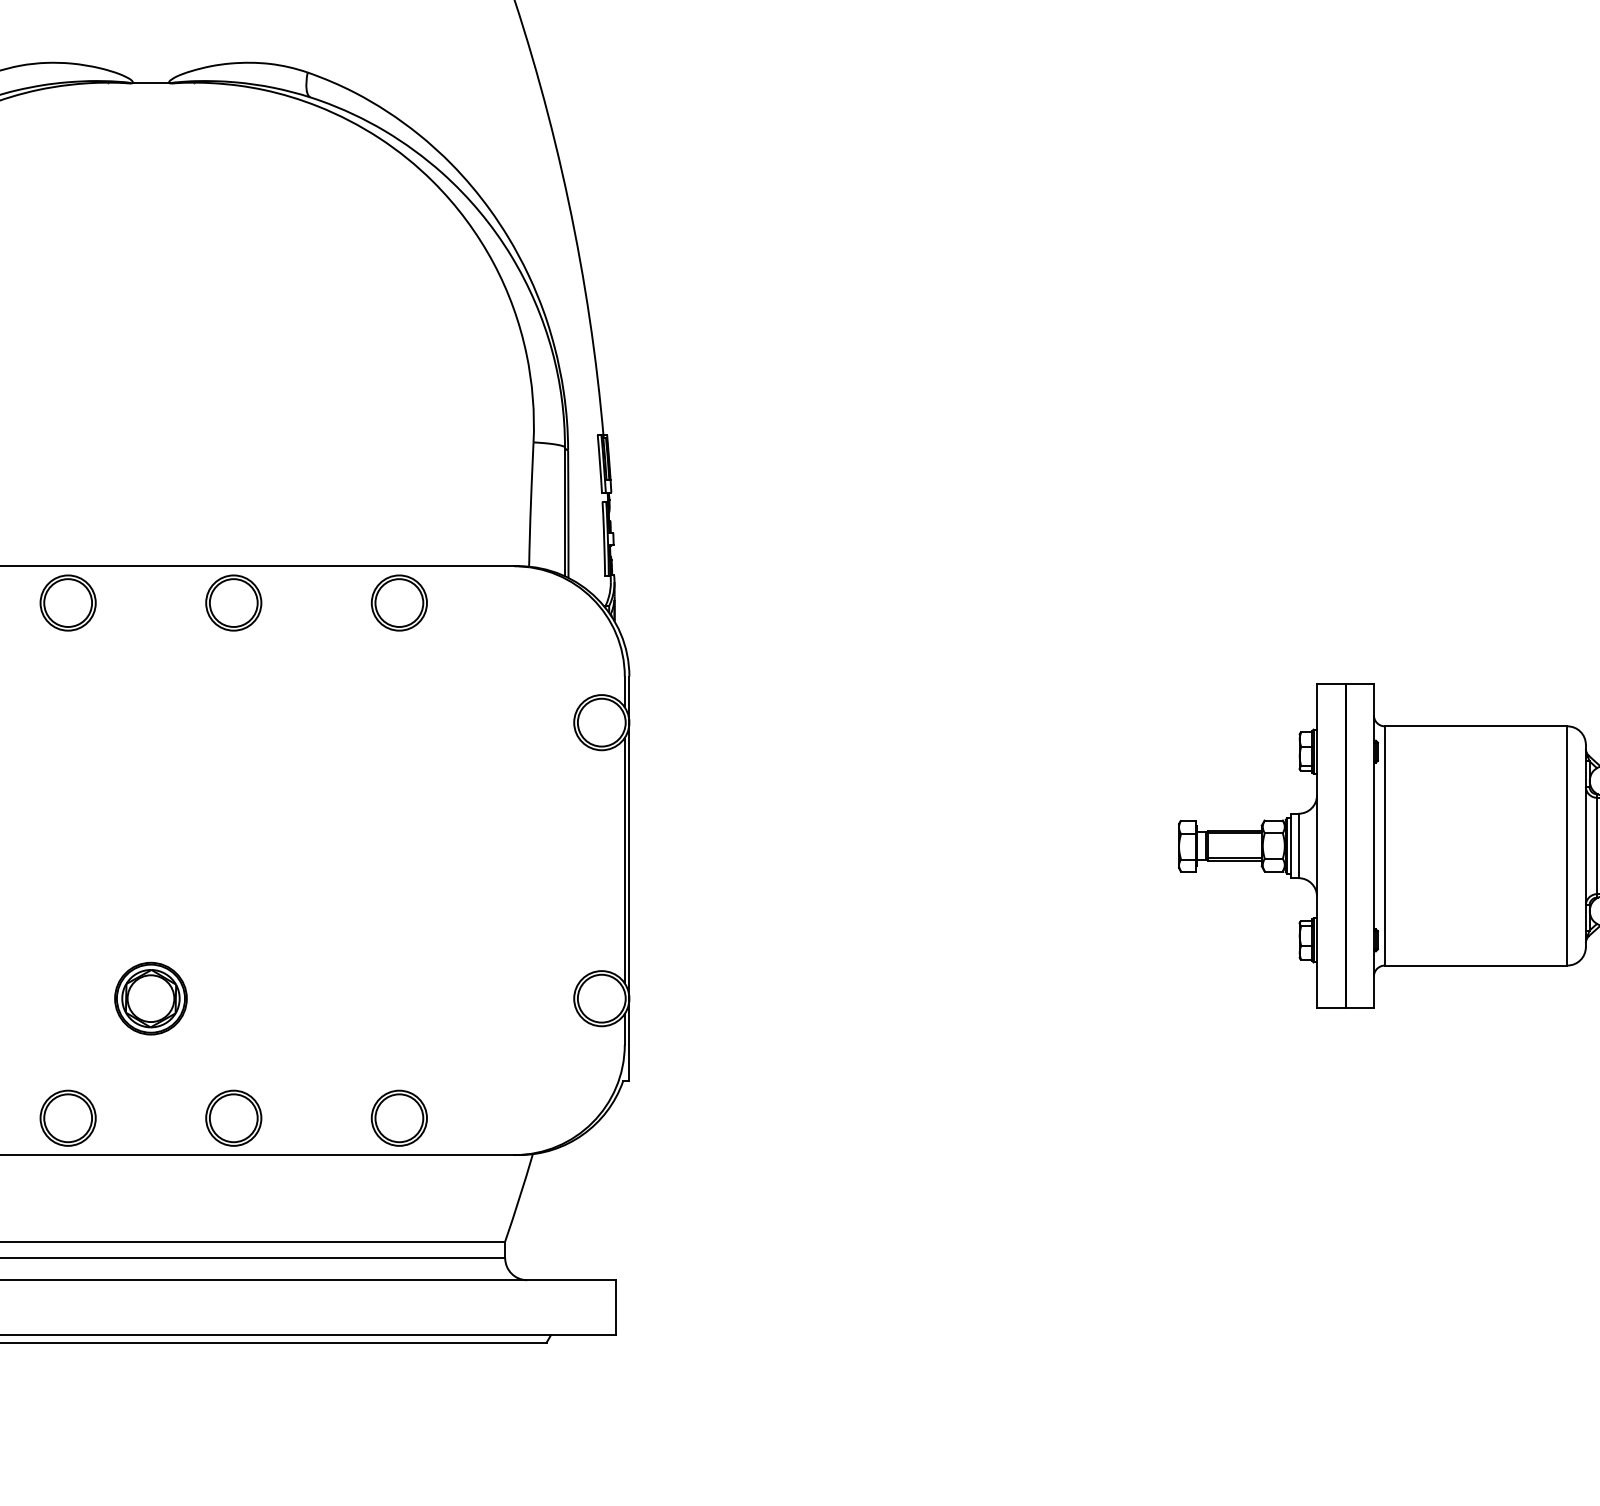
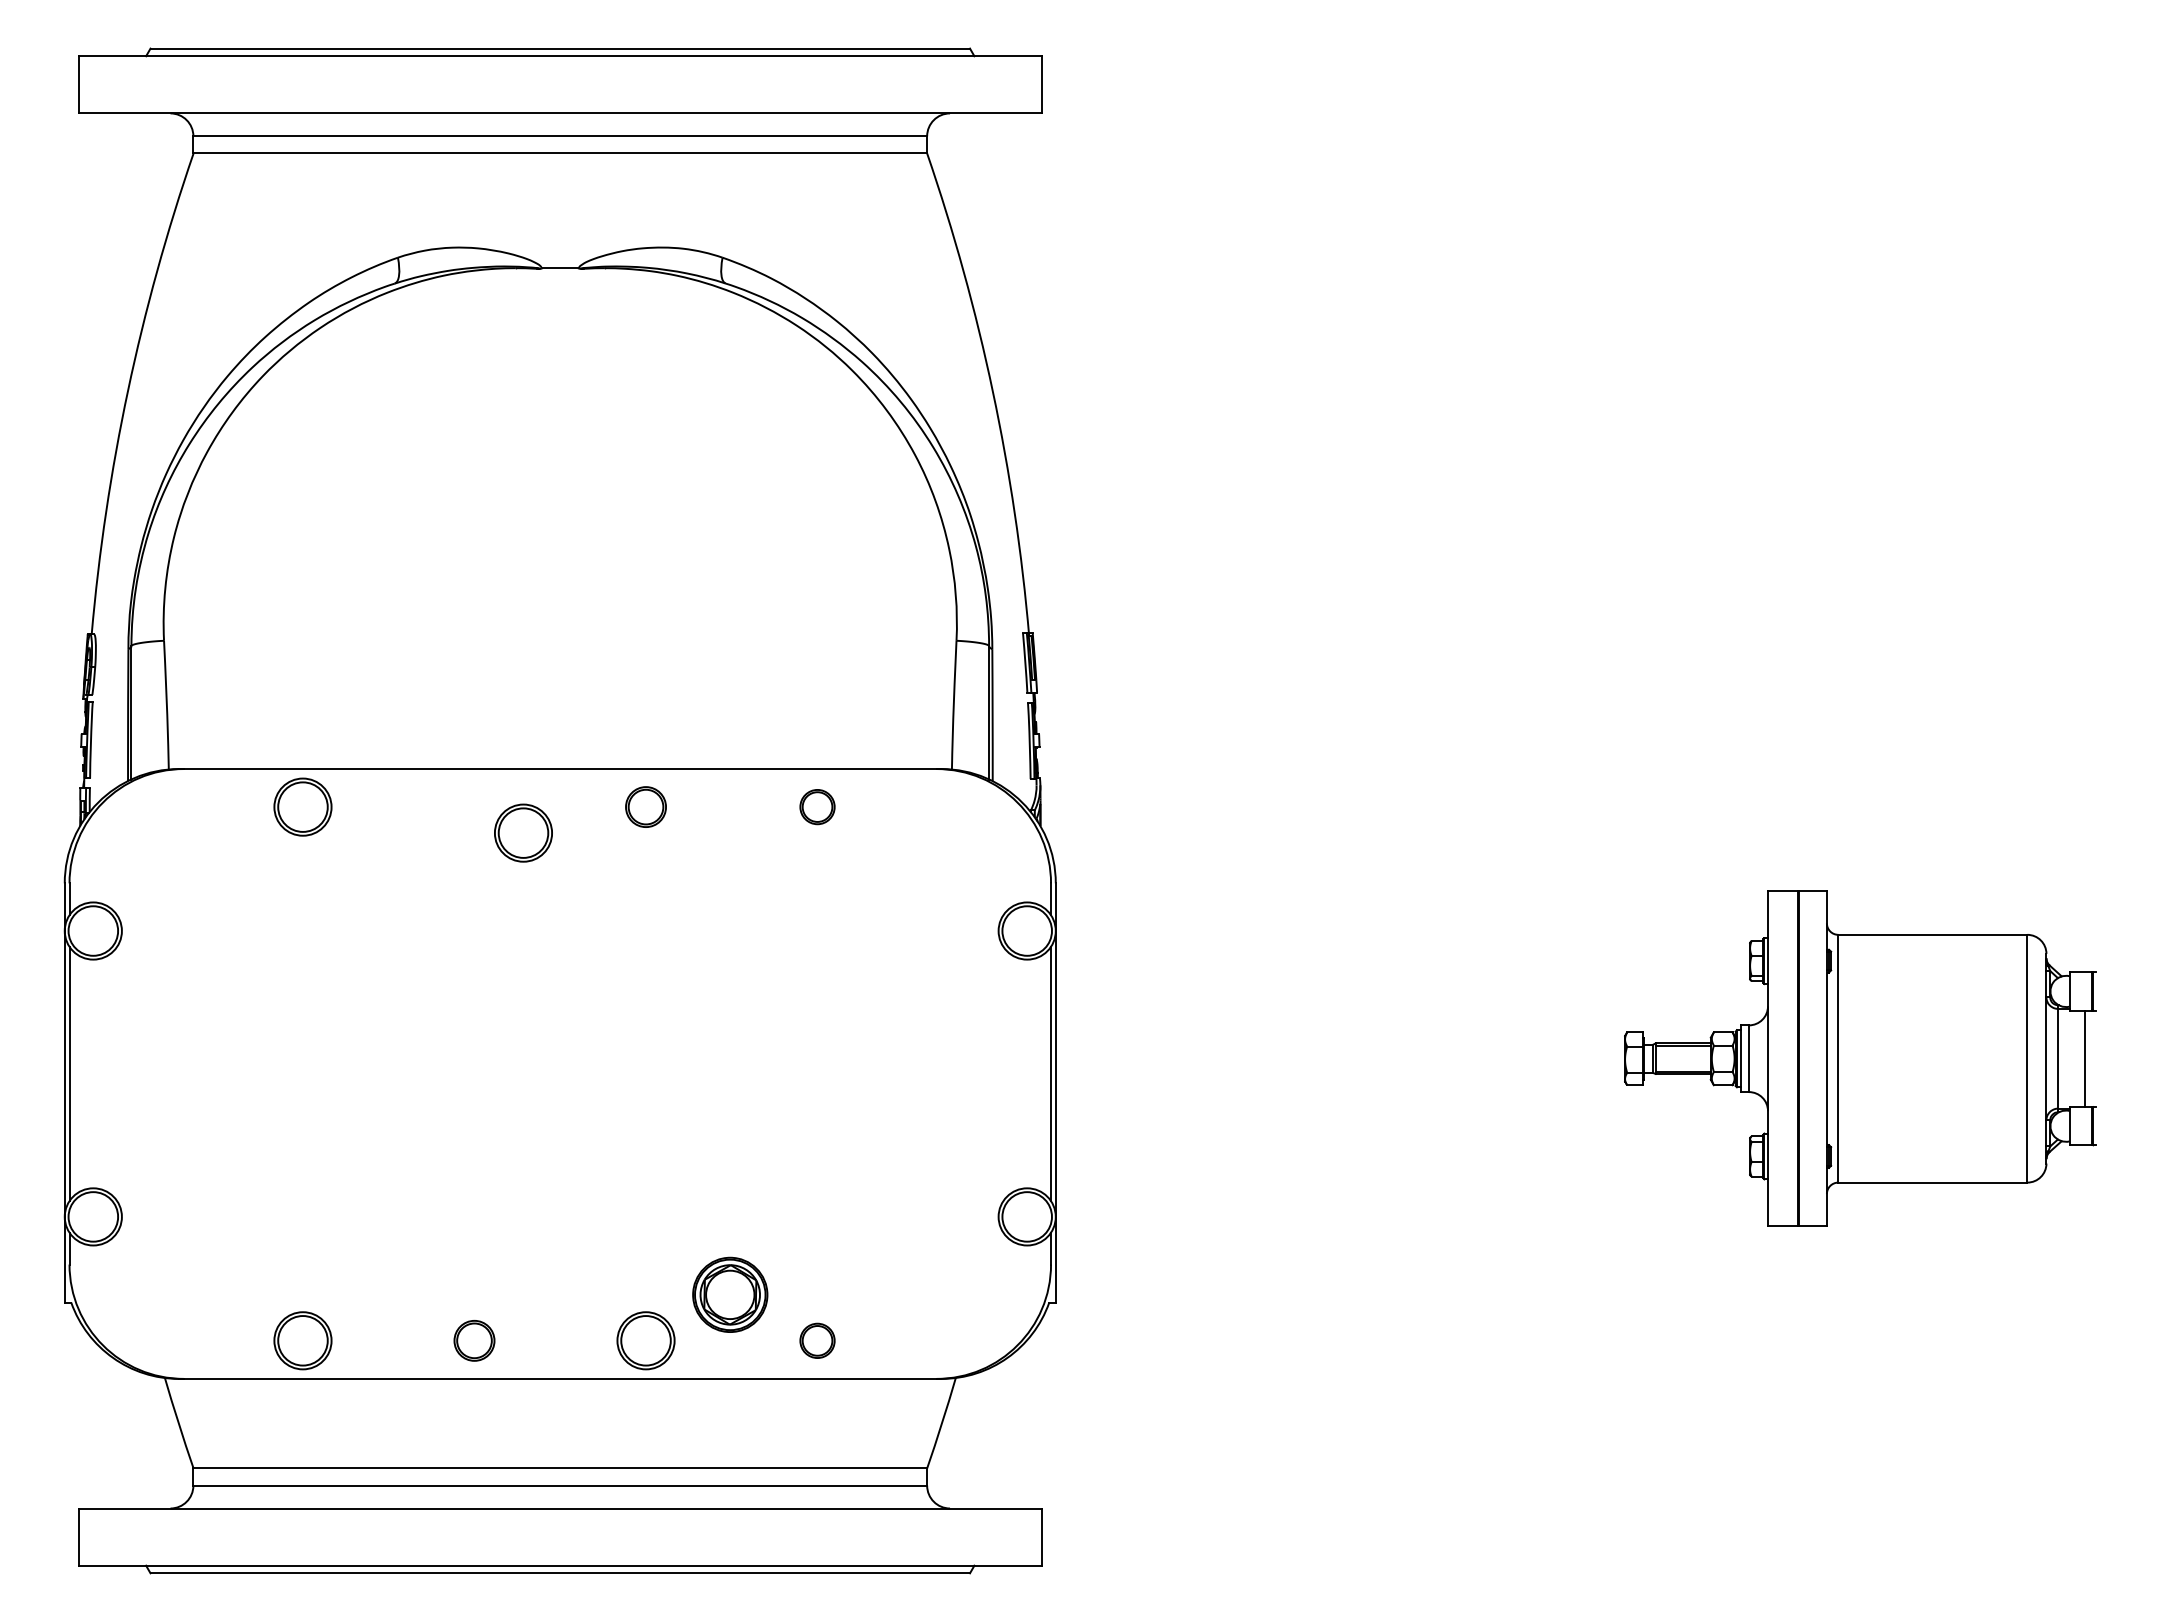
part: (68, 602) -> (523, 832), moved
part: (233, 602) -> (645, 806), size x0.7
part: (399, 602) -> (817, 806), size x0.6
part: (151, 998) -> (730, 1294), moved
part: (68, 1118) -> (474, 1340), size x0.7
part: (399, 1118) -> (817, 1340), size x0.6

